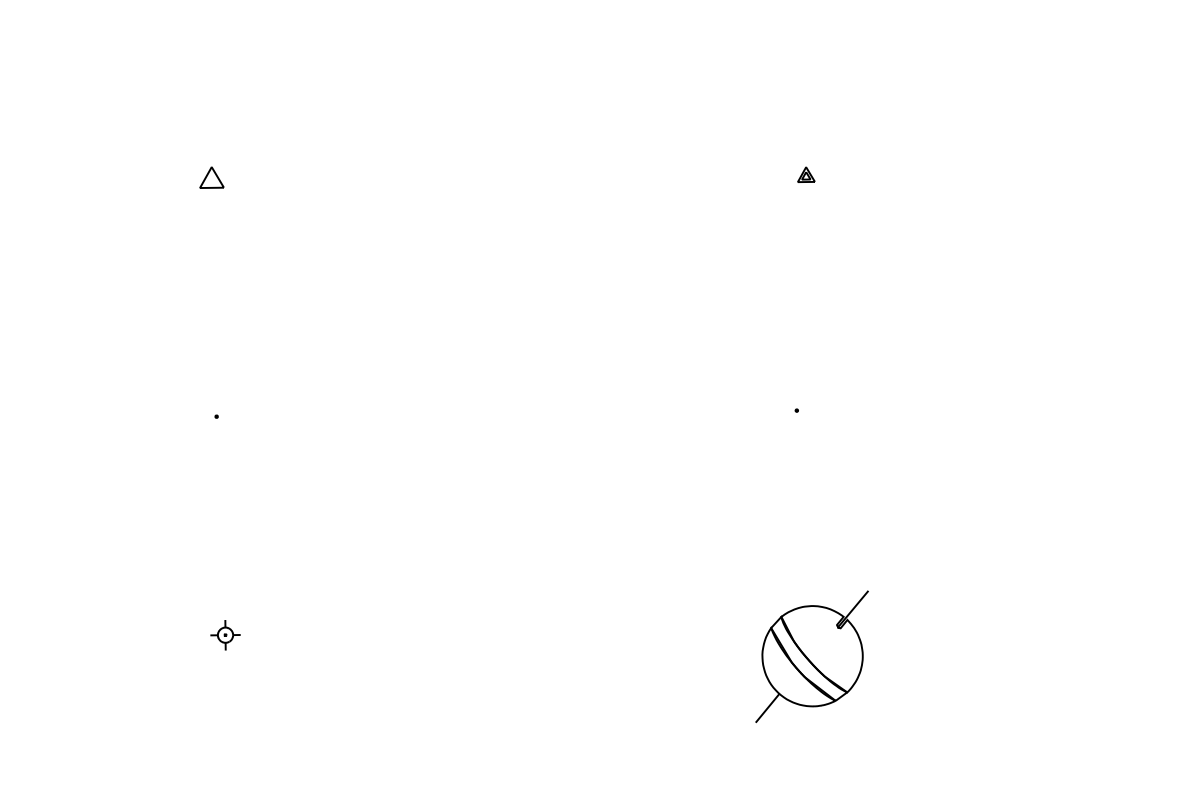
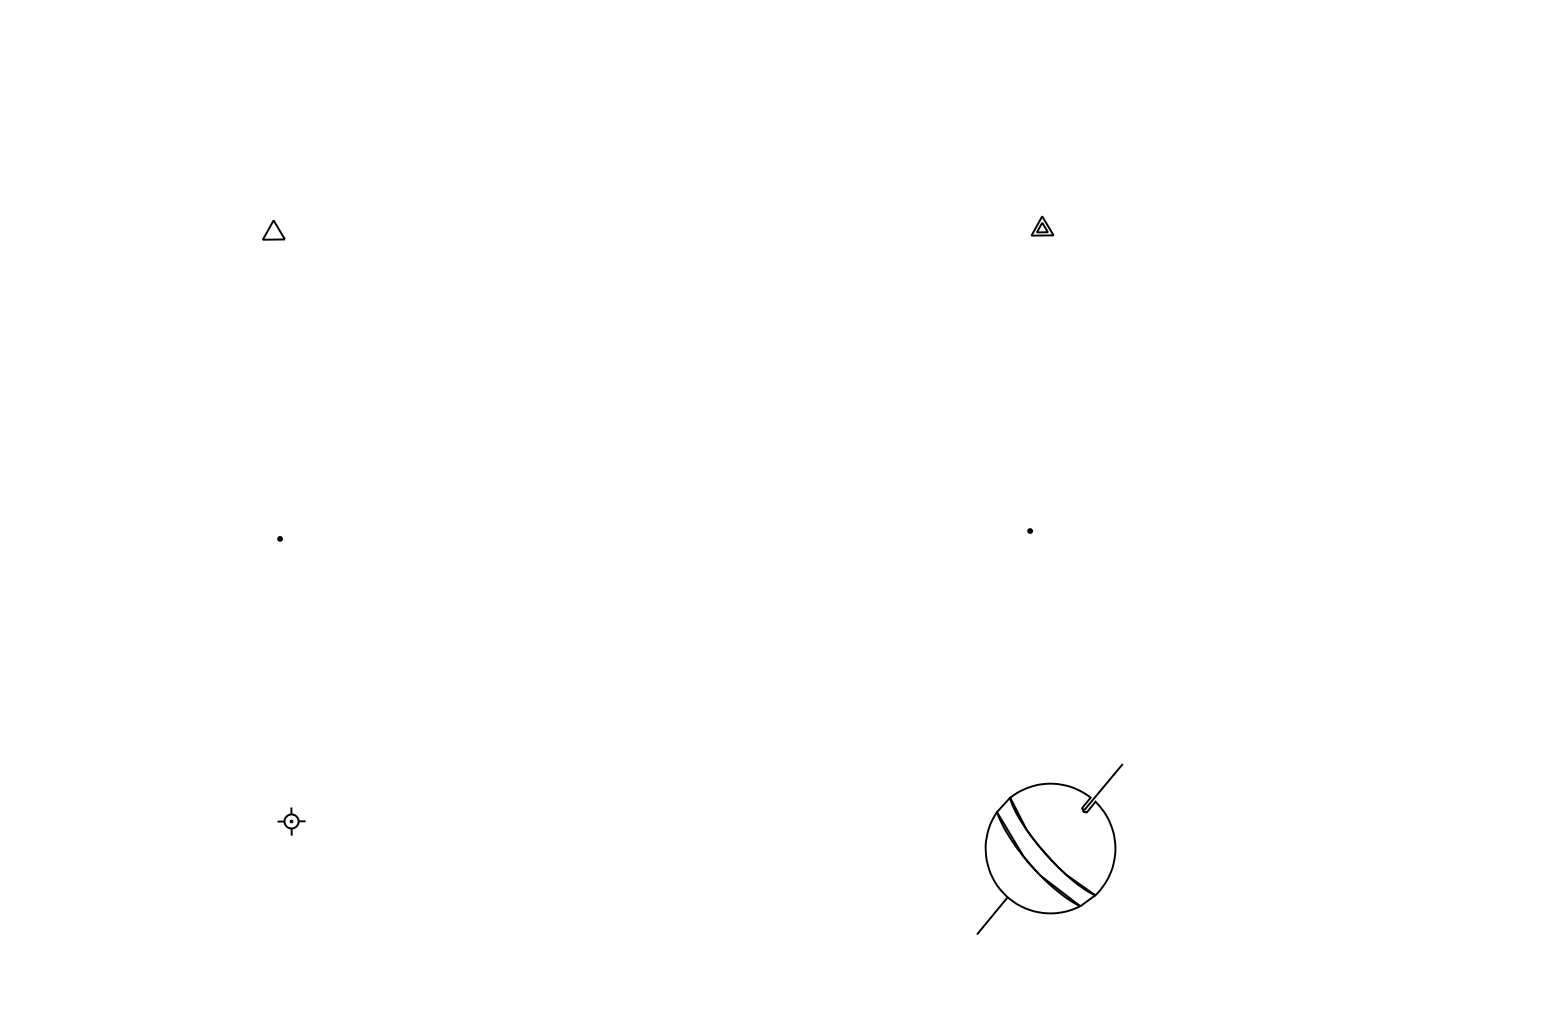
part: (211, 178) -> (273, 230), size x0.71
part: (225, 635) -> (291, 821), size x0.71

